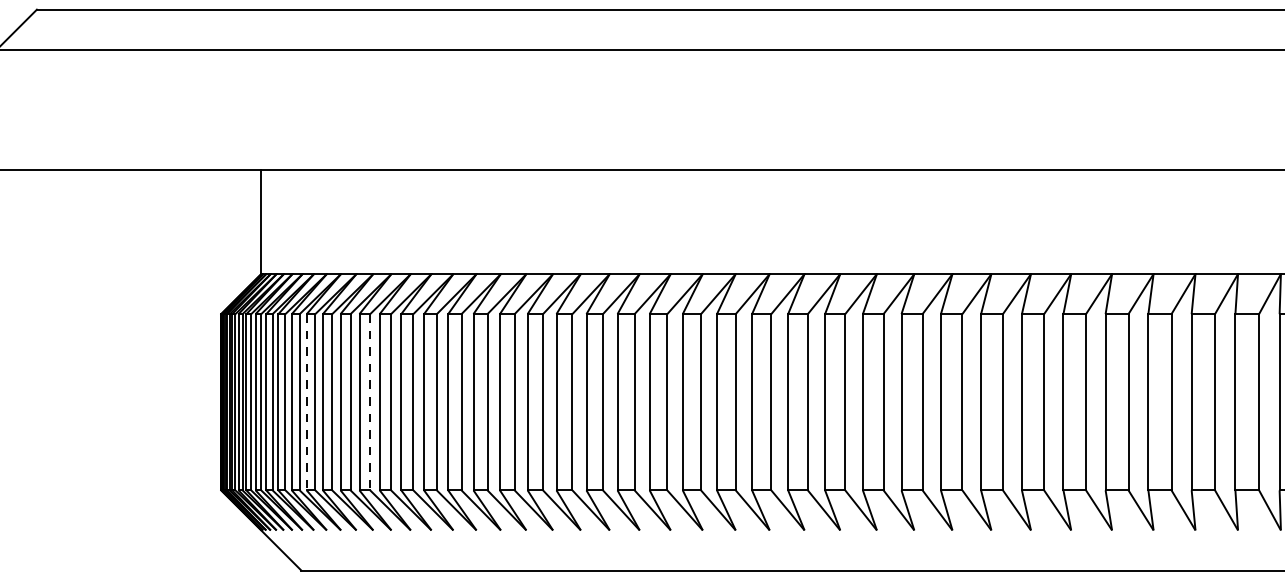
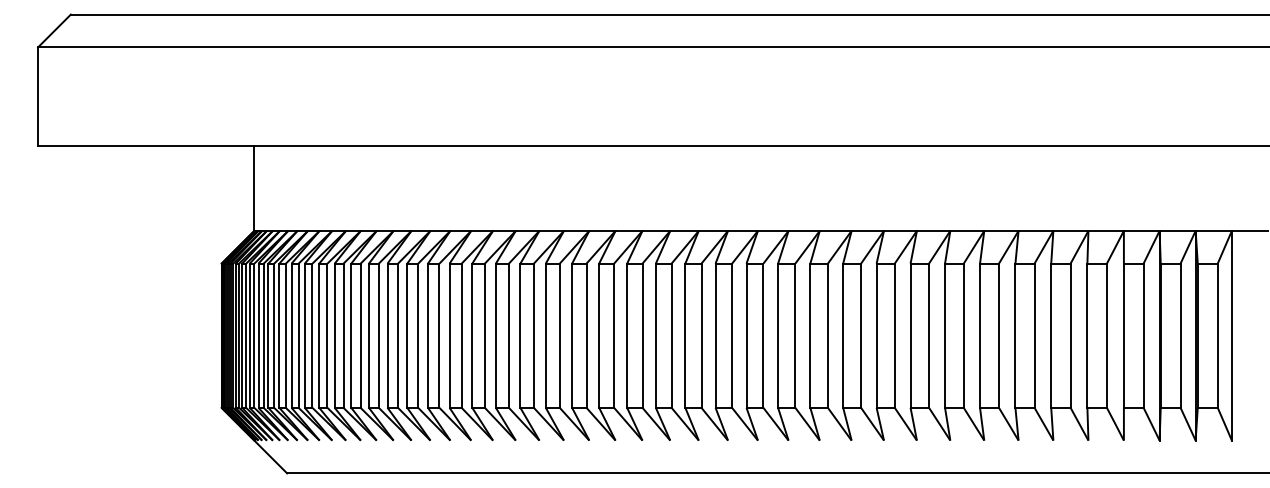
line: (306, 403) -> (291, 336), dashed -> solid
line: (370, 403) -> (343, 336), dashed -> solid

